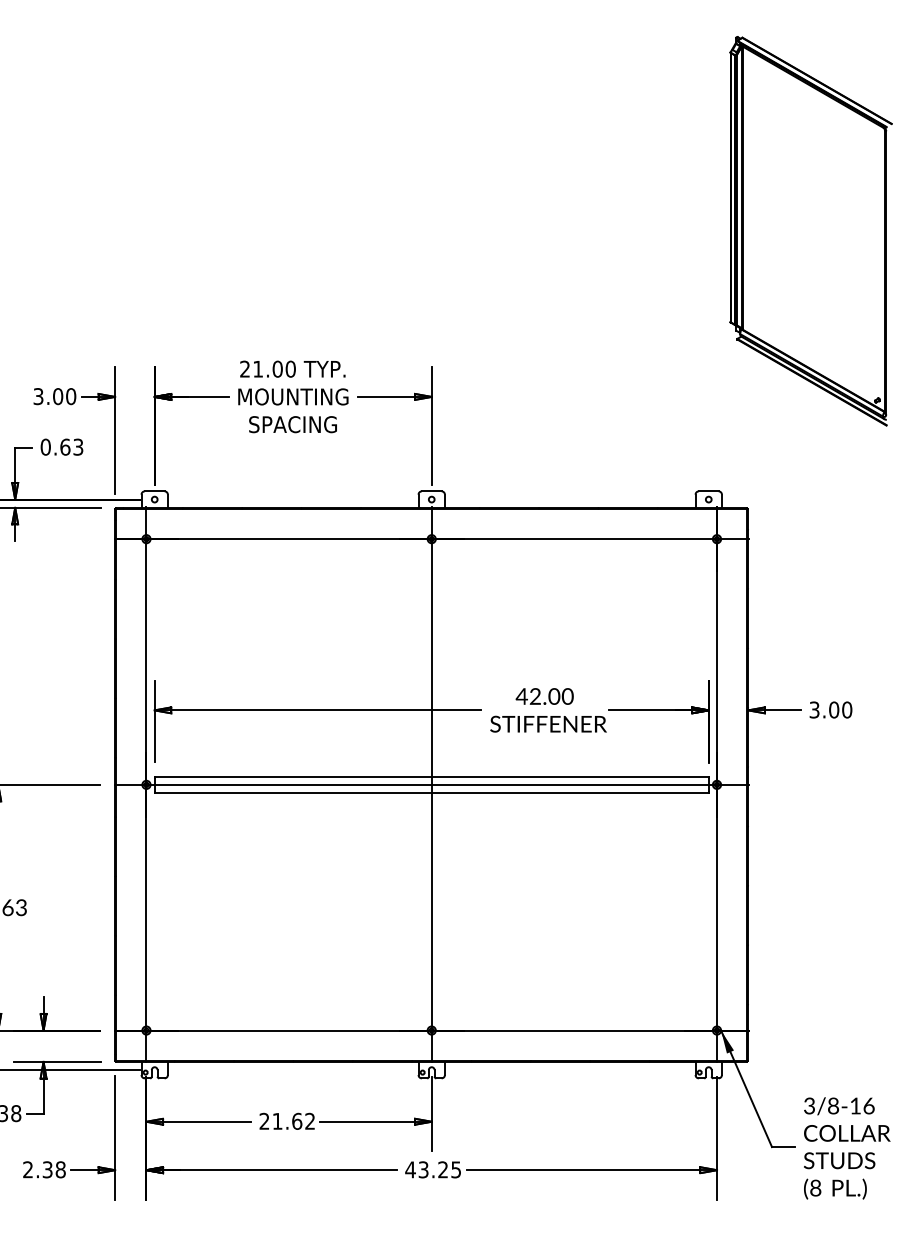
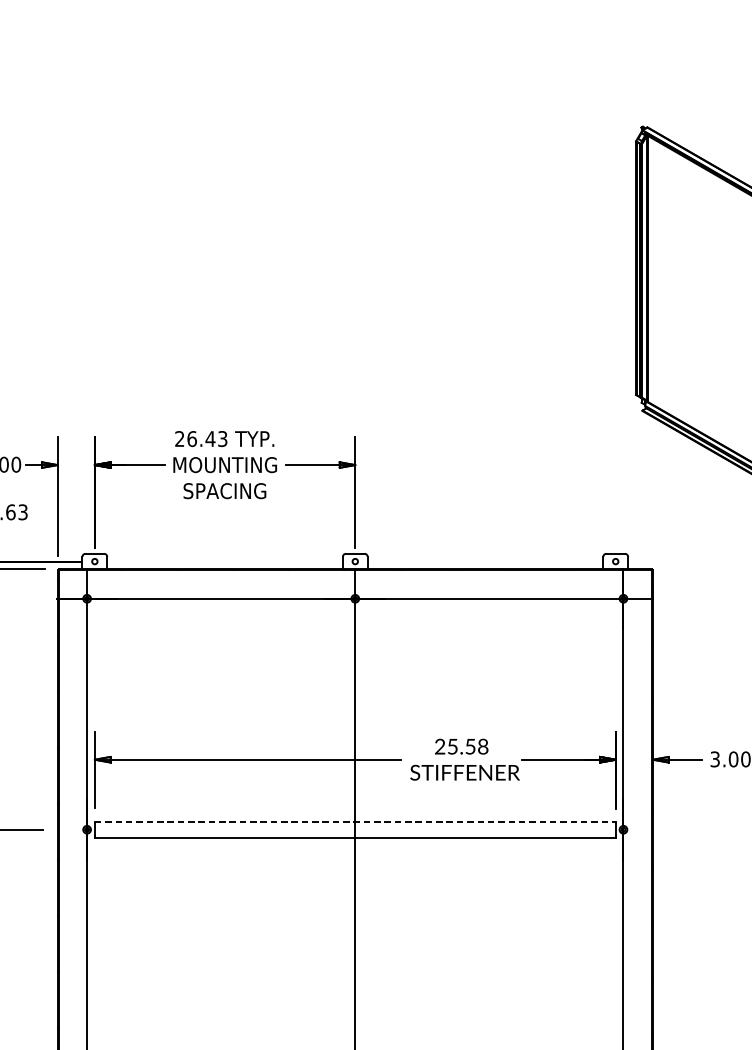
text: (274, 368) -> (207, 438), 21.00 -> 26.43
text: (544, 696) -> (461, 746), 42.00 -> 25.58
line: (432, 776) -> (356, 821), solid -> dashed
line: (431, 784) -> (355, 829), removed

